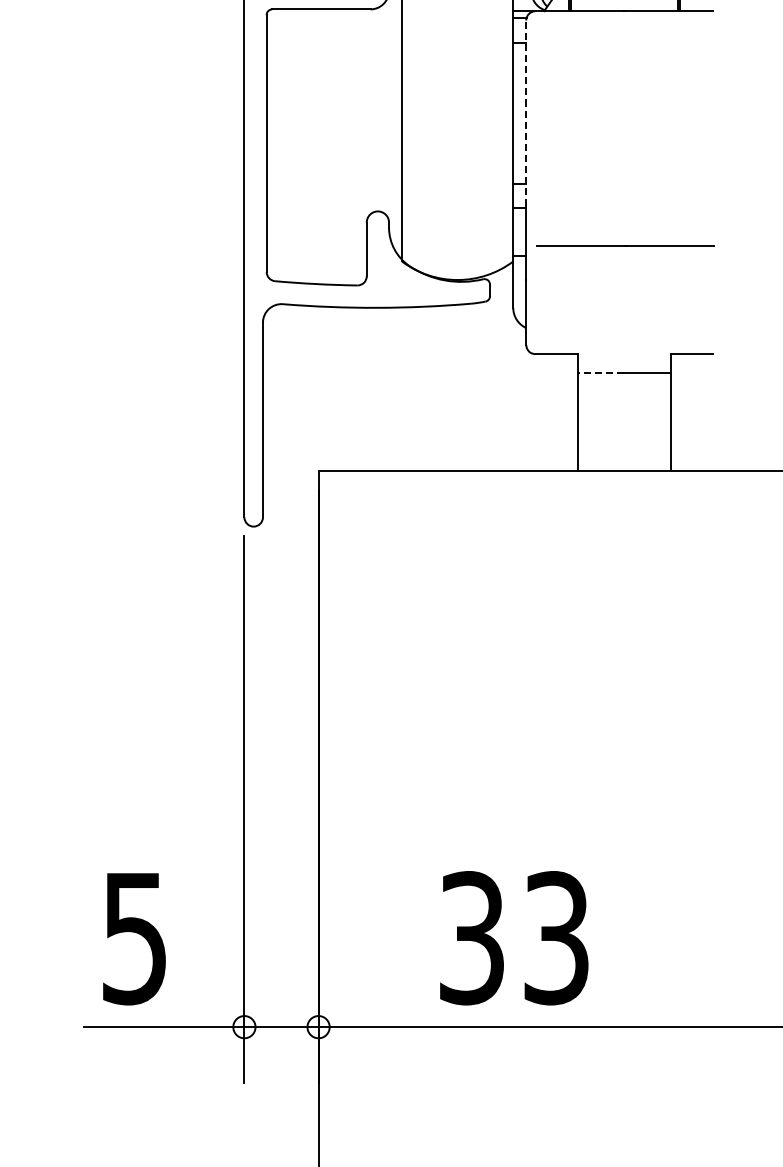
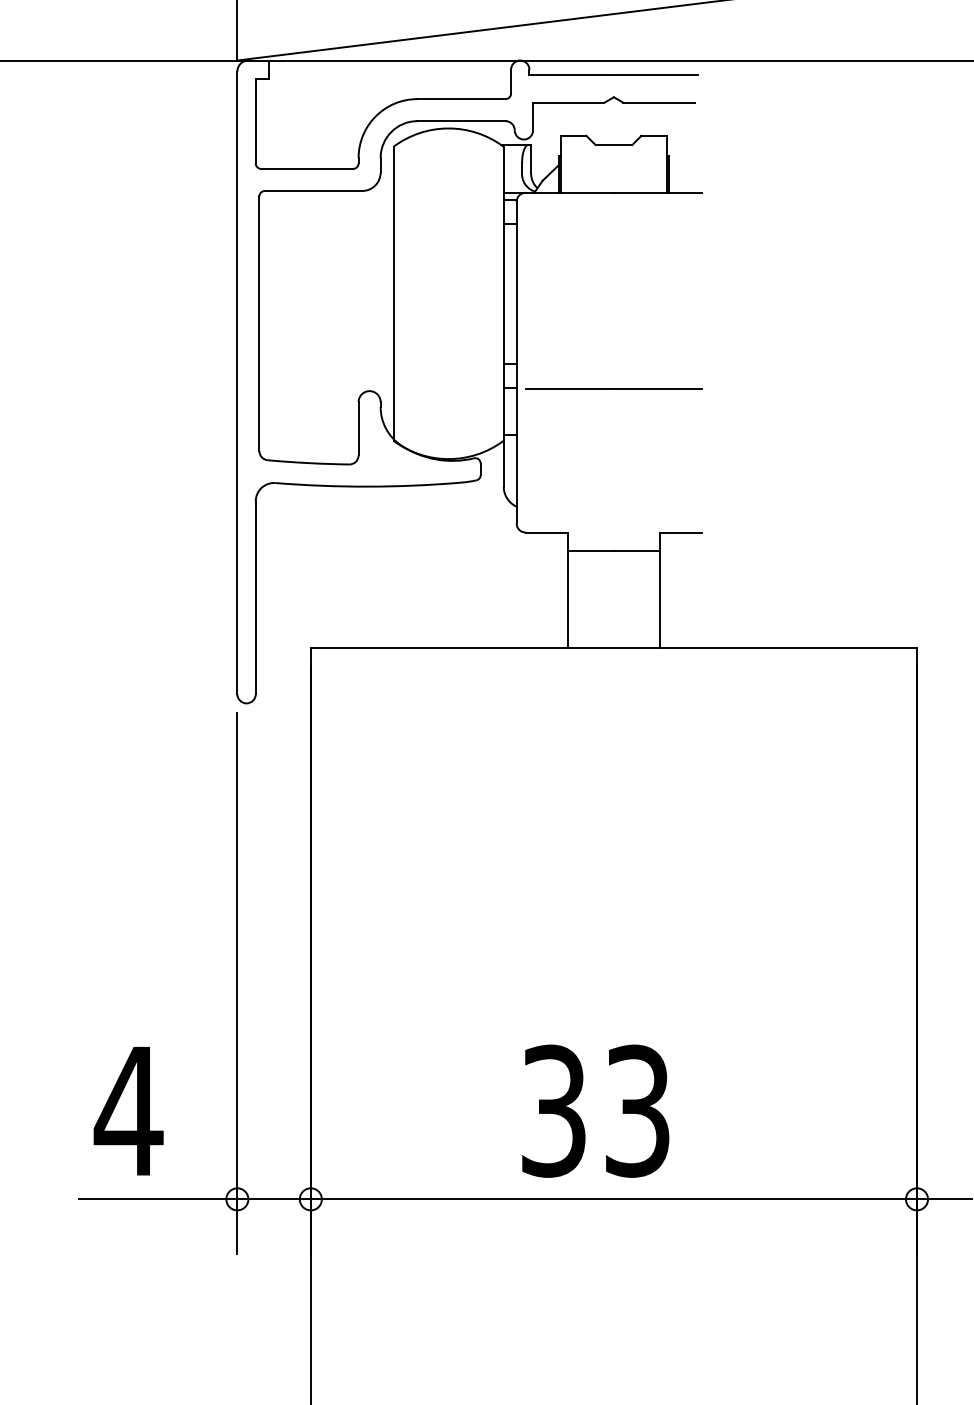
line: (526, 112) -> (516, 293), dashed -> solid
line: (625, 245) -> (613, 388), moved
line: (600, 372) -> (590, 550), dashed -> solid
text: (514, 937) -> (595, 1110), moved
text: (134, 938) -> (128, 1111), 5 -> 4

